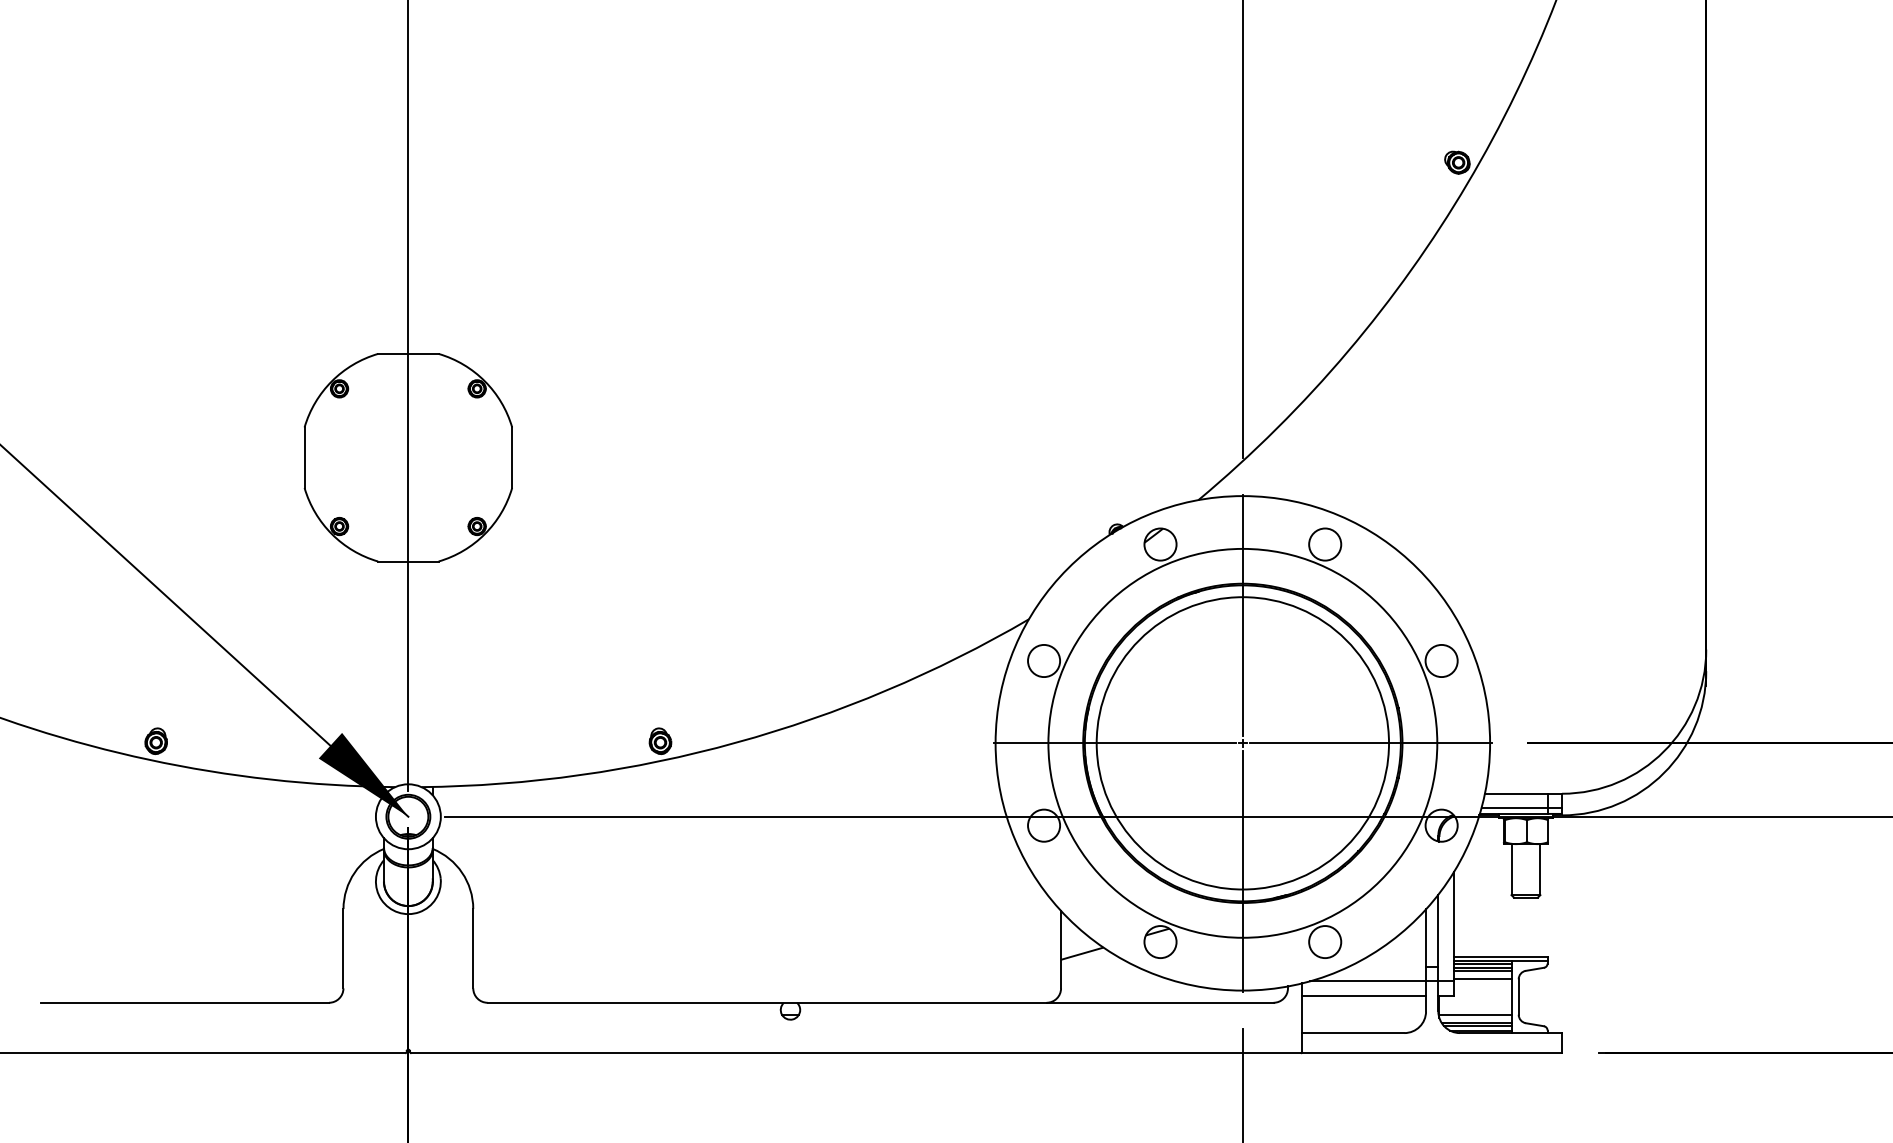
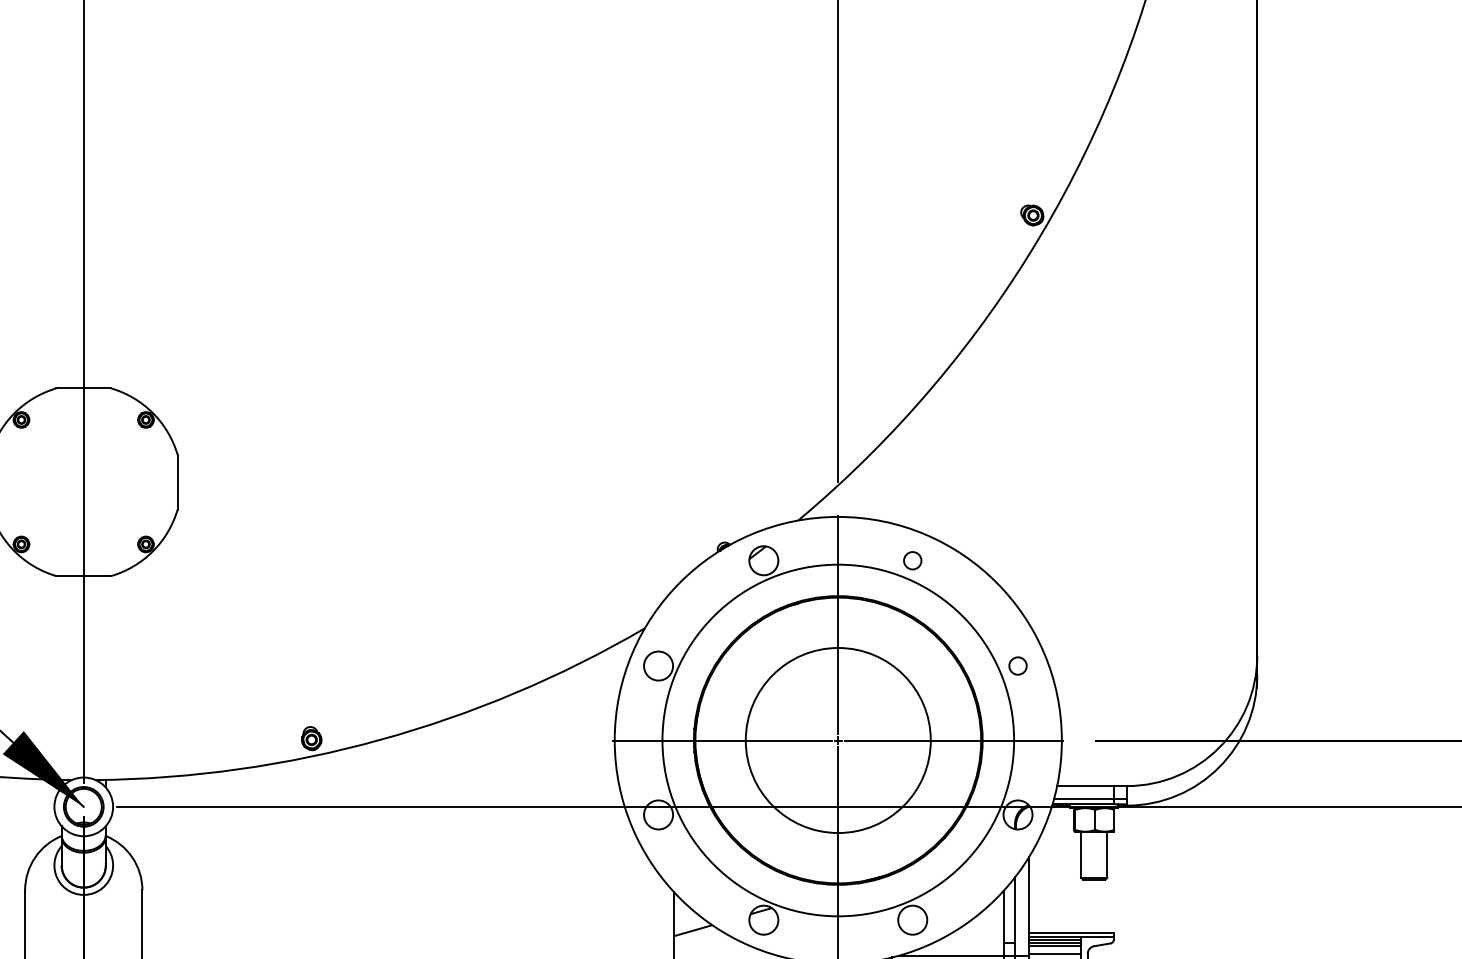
circle: (1325, 544) -> (913, 560), size x0.6
circle: (1441, 660) -> (1017, 665), size x0.6
circle: (1242, 743) -> (837, 740), size x0.7

